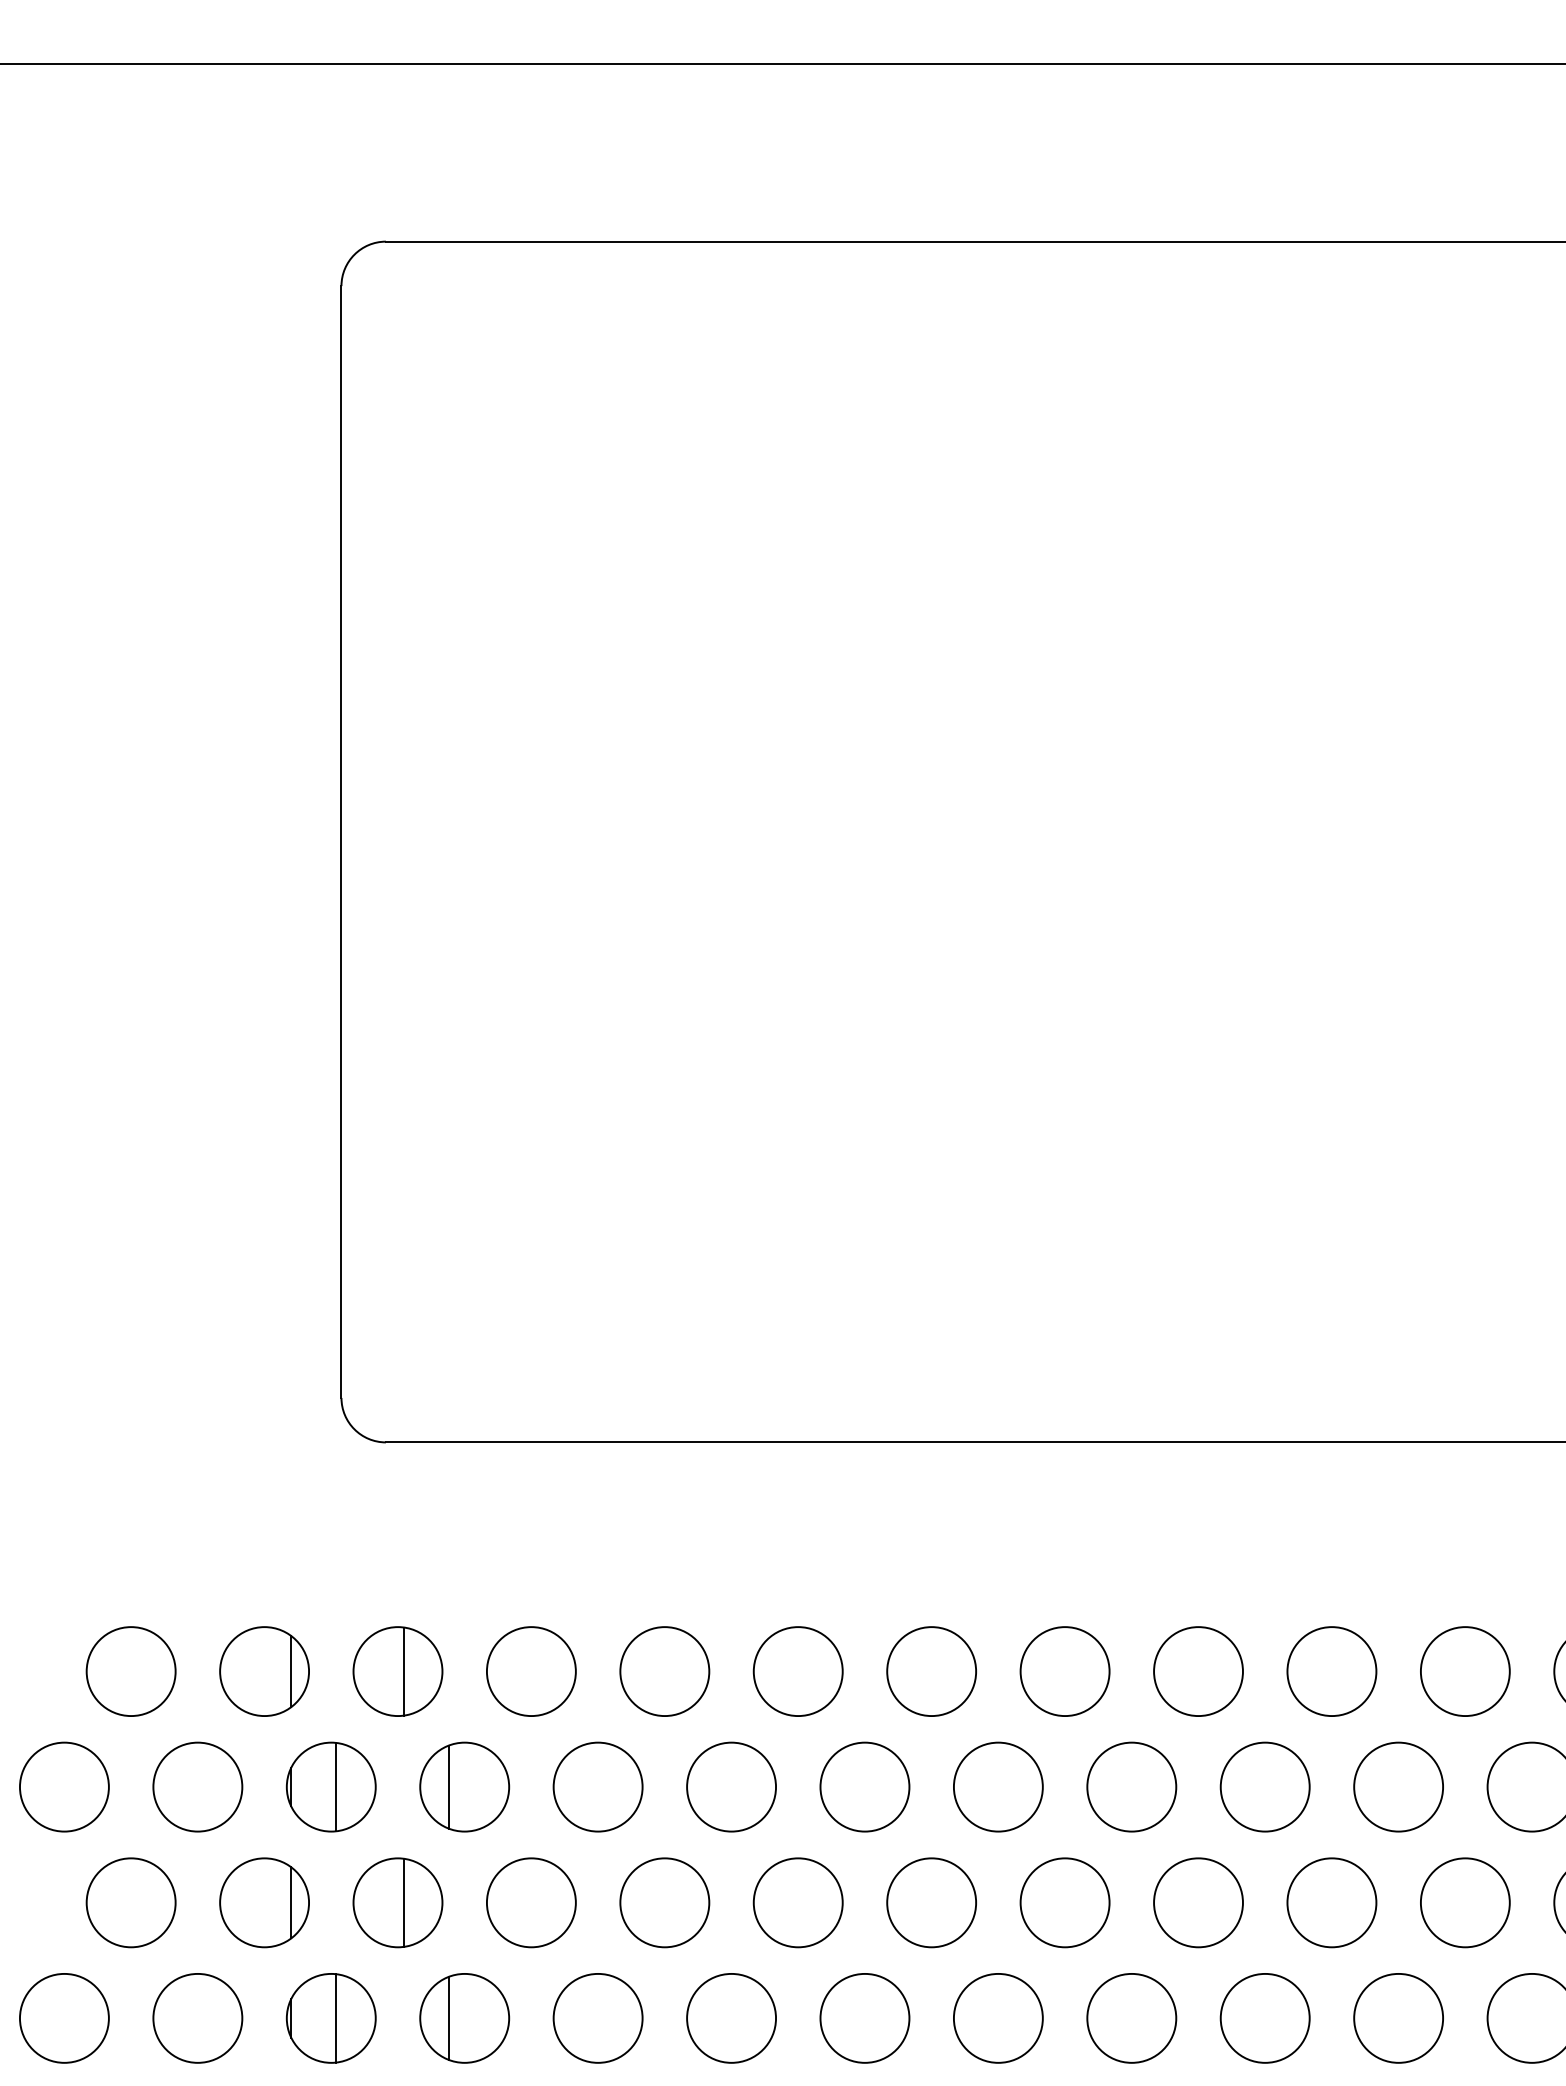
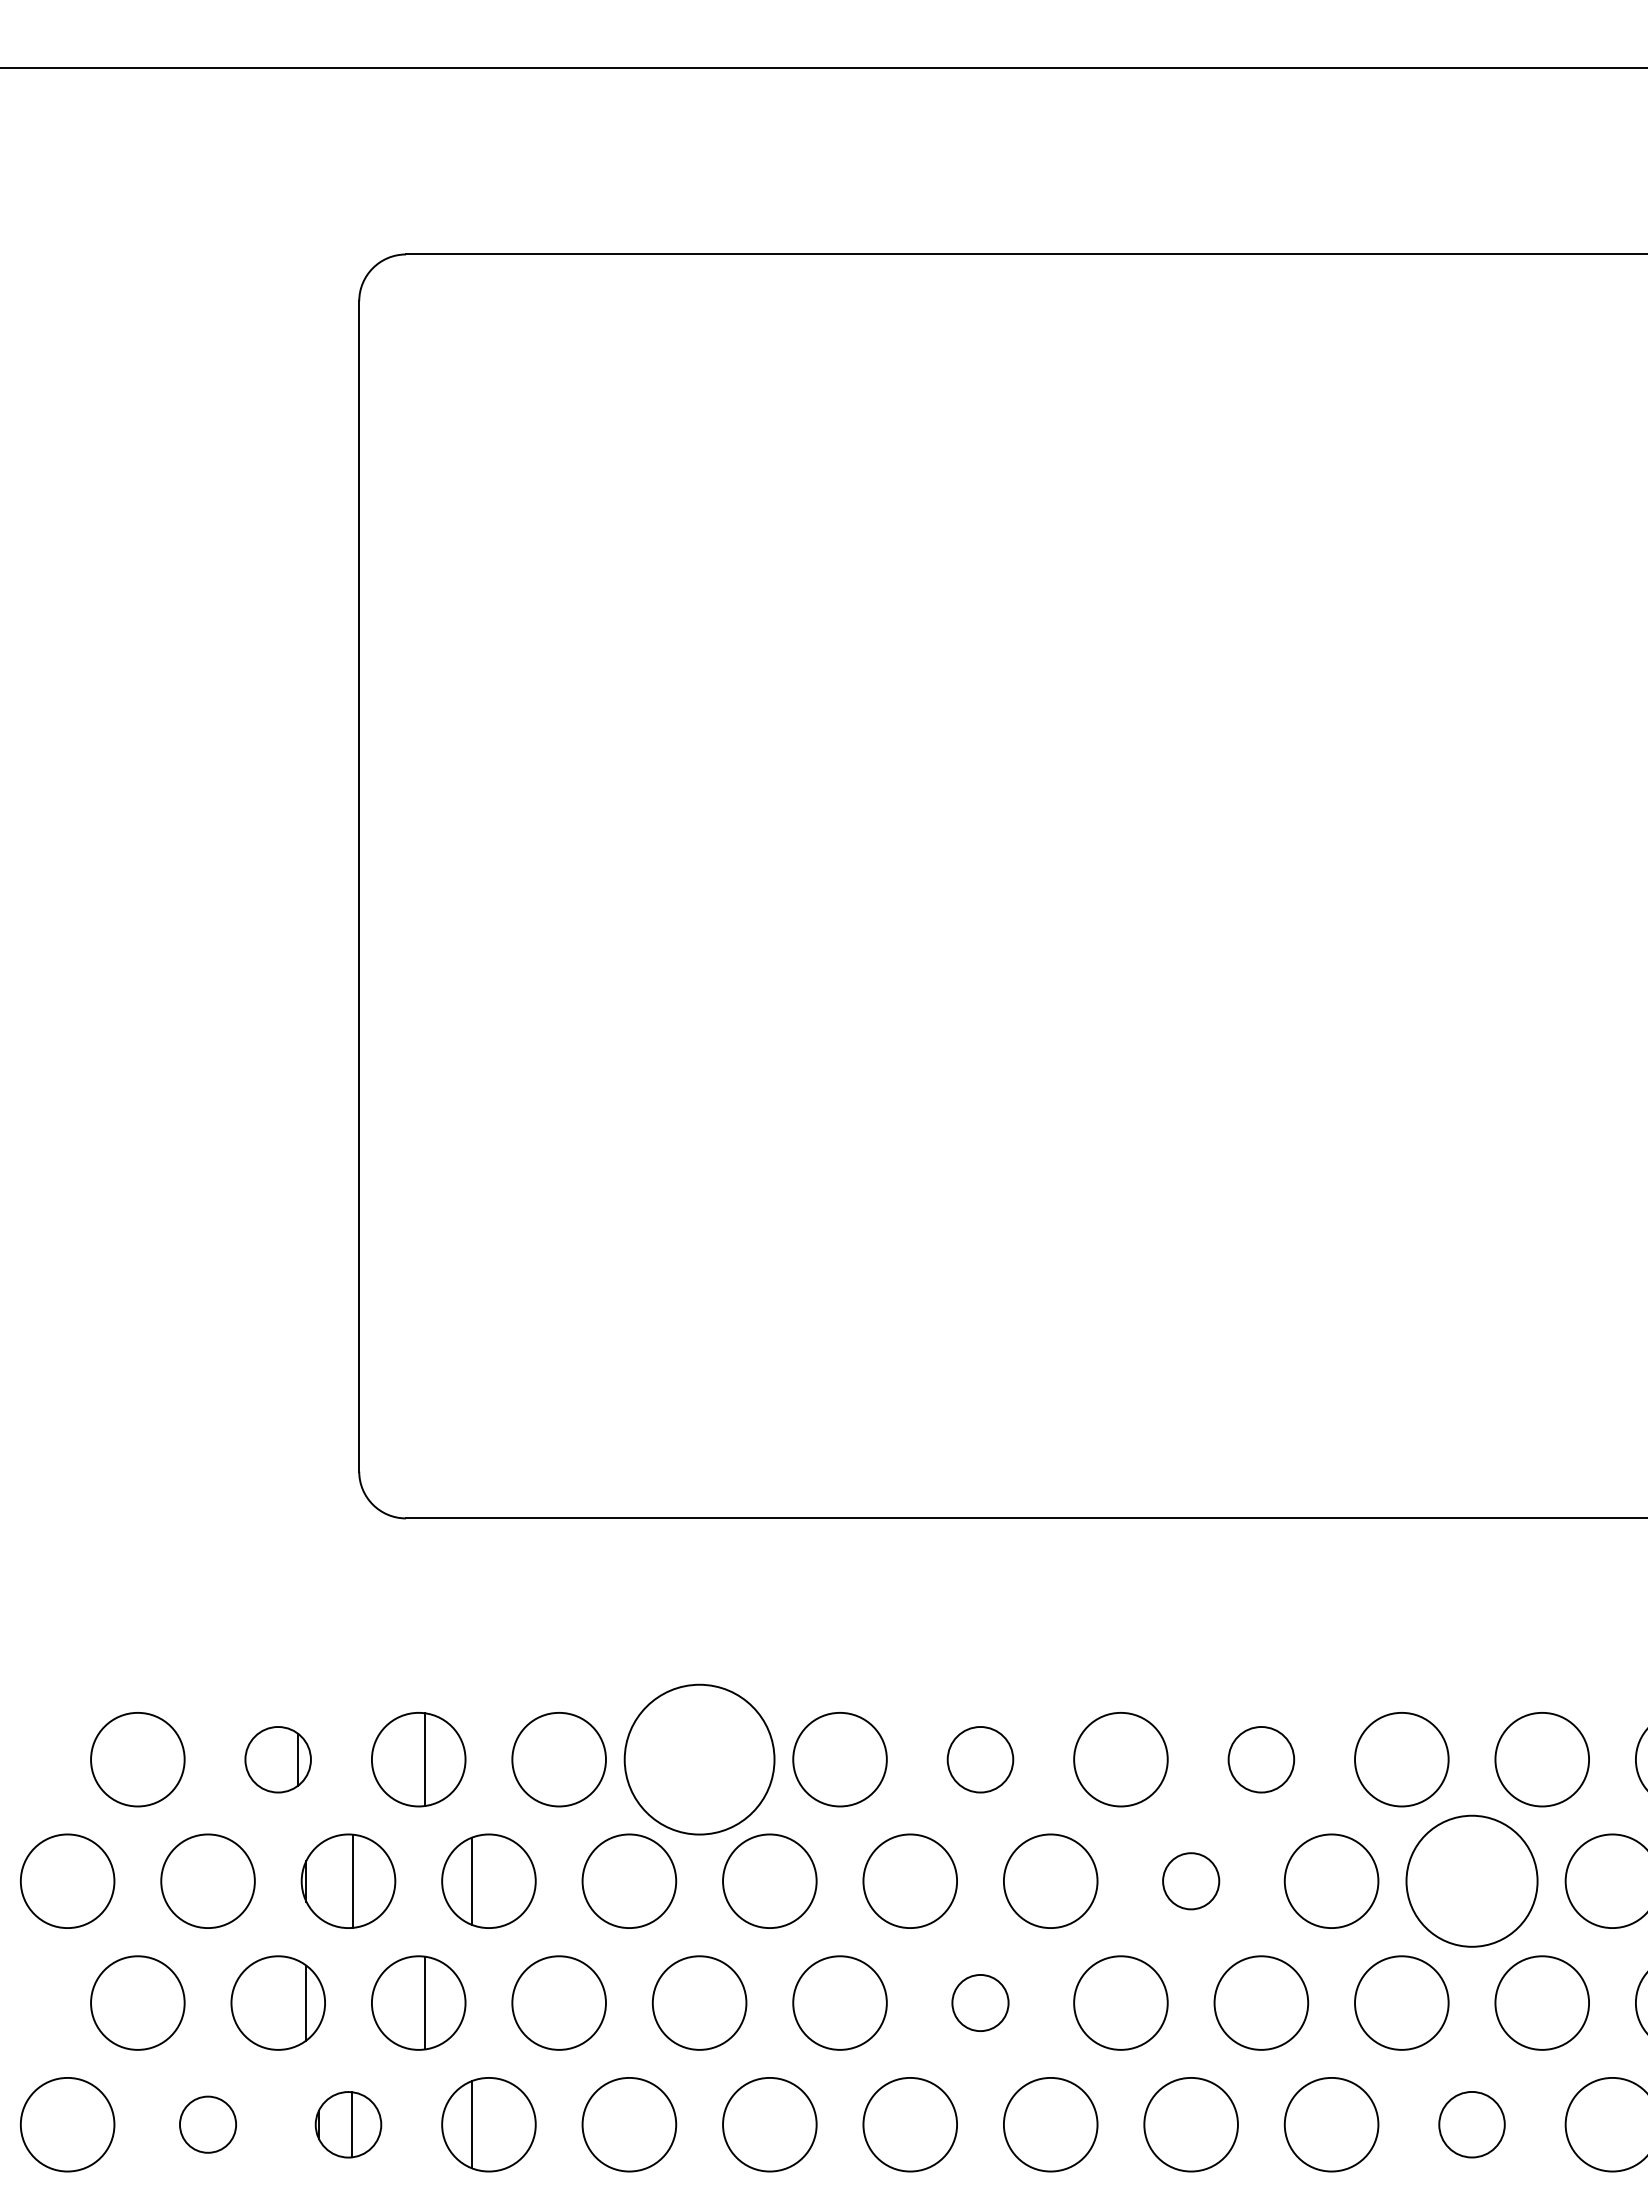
part: (263, 1671) -> (277, 1759), size x0.7
circle: (664, 1671) -> (699, 1759), size x1.6
circle: (931, 1671) -> (980, 1759), size x0.7
circle: (1198, 1671) -> (1261, 1759), size x0.7
circle: (1131, 1787) -> (1190, 1881), size x0.6
circle: (1398, 1787) -> (1471, 1881), size x1.4
circle: (931, 1902) -> (980, 2002), size x0.6
circle: (197, 2018) -> (207, 2124), size x0.6
part: (331, 2018) -> (348, 2124), size x0.7
circle: (1398, 2018) -> (1471, 2124), size x0.7

